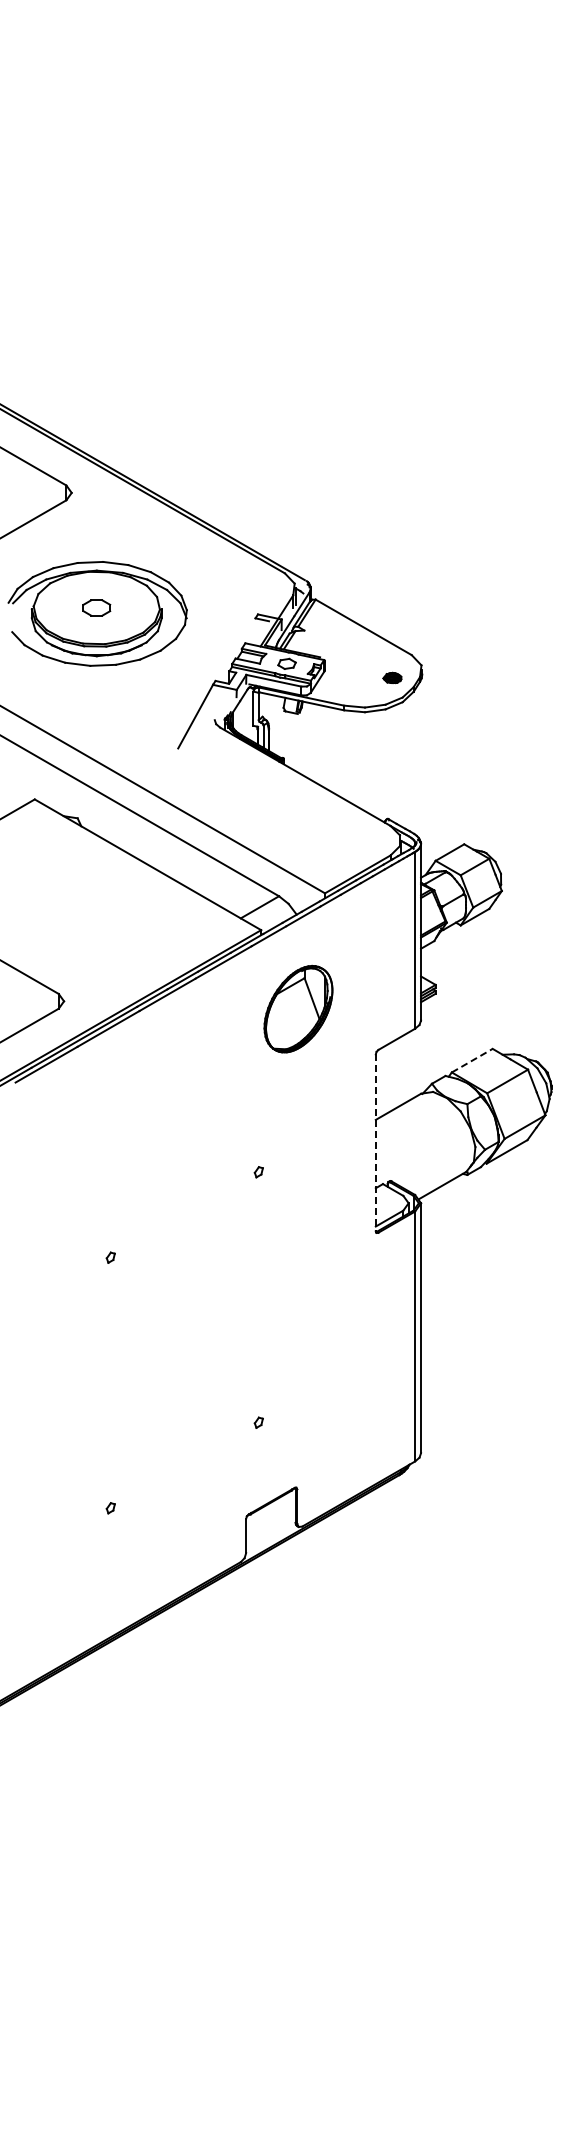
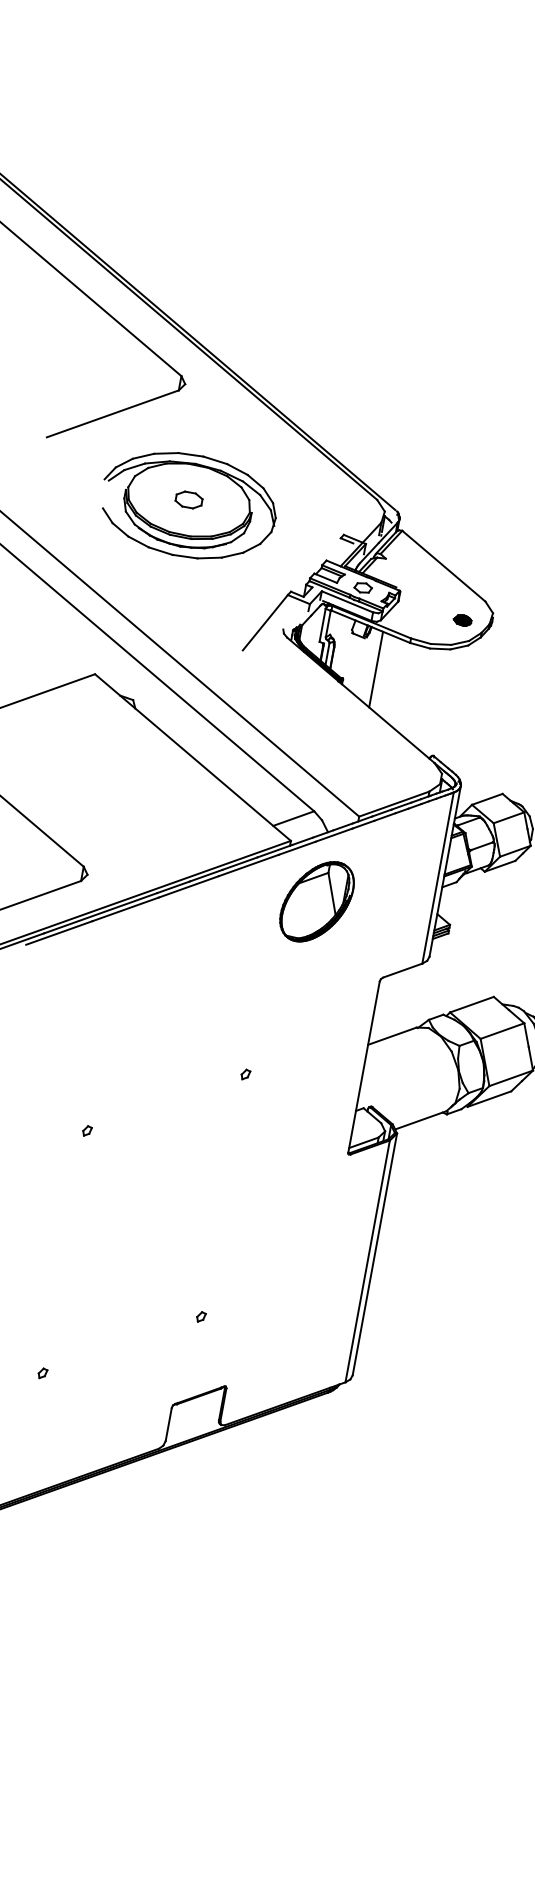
line: (314, 743) -> (375, 669), added
part: (298, 1008) -> (317, 901), moved
line: (472, 1060) -> (472, 1004), dashed -> solid
line: (375, 1143) -> (363, 1067), dashed -> solid

